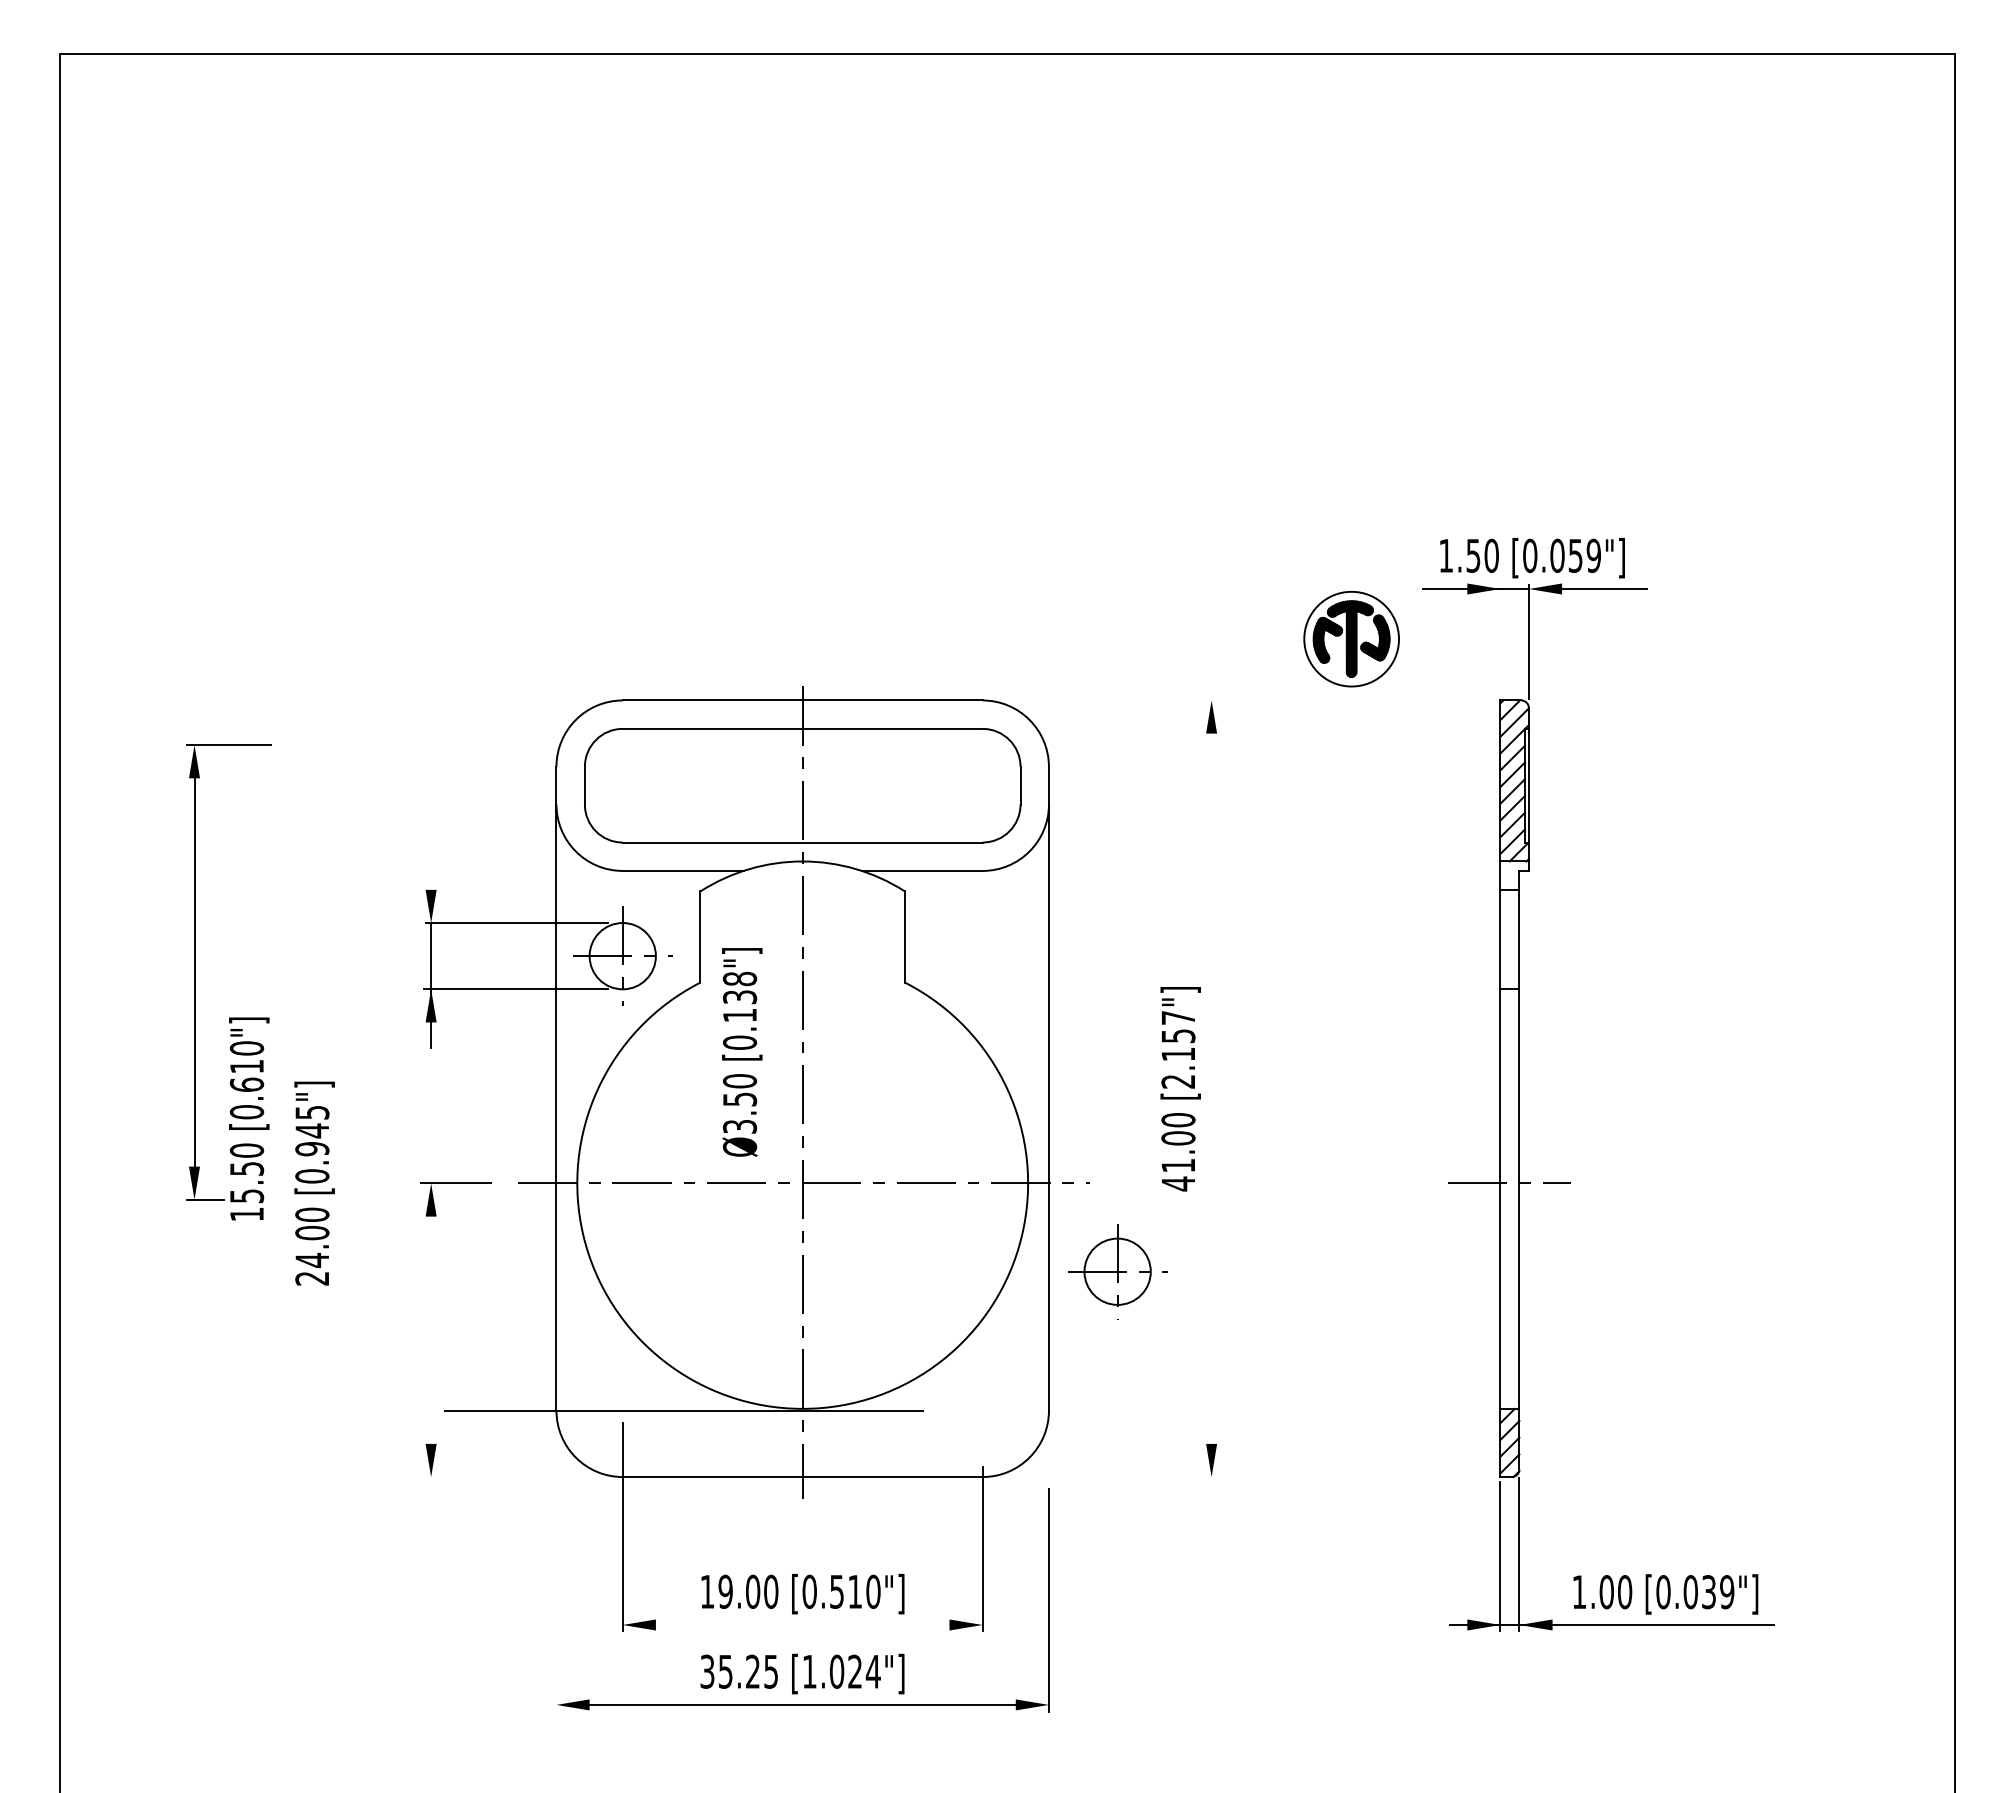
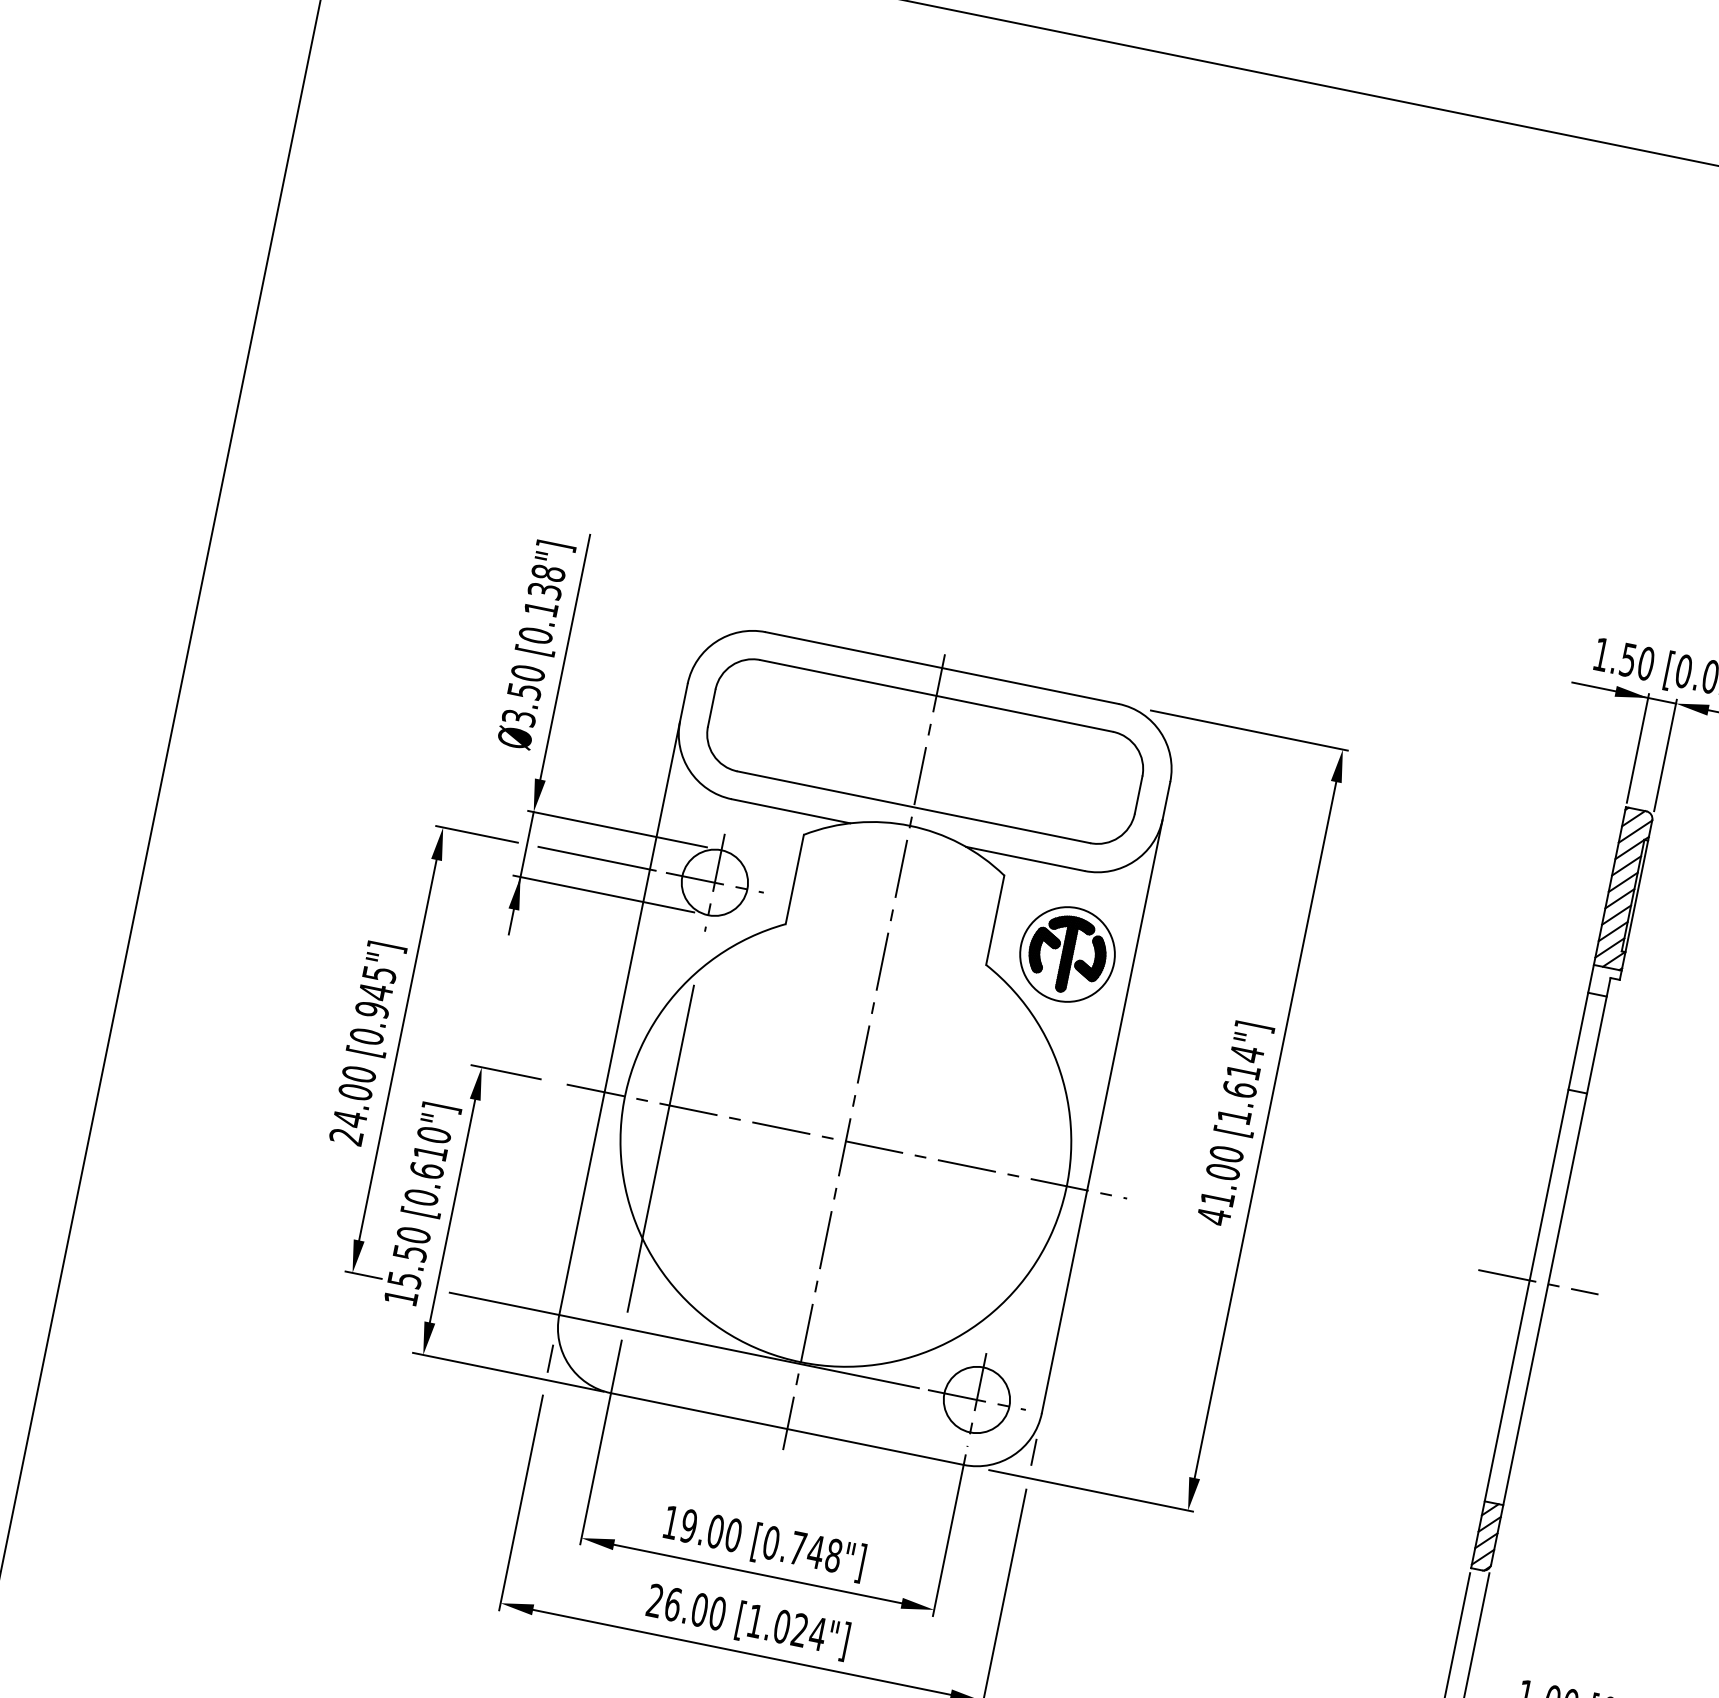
part: (1351, 638) -> (1067, 953), moved
line: (1500, 640) -> (1637, 748), added
line: (1115, 700) -> (1248, 730), added
line: (431, 764) -> (565, 656), added
line: (502, 956) -> (596, 859), added
part: (195, 982) -> (396, 1060), moved
text: (1178, 1049) -> (1240, 1085), [2.157"] -> [1.614"]
text: (742, 1052) -> (536, 645), moved
line: (1211, 1088) -> (1265, 1129), added
line: (622, 1227) -> (660, 1148), added
part: (1117, 1271) -> (976, 1399), moved
line: (431, 1329) -> (453, 1210), added
line: (1048, 1450) -> (1033, 1452), added
line: (556, 1455) -> (550, 1358), added
line: (517, 1477) -> (507, 1372), added
line: (1112, 1477) -> (1090, 1491), added
text: (855, 1591) -> (816, 1551), [0.510"] -> [0.748"]
line: (556, 1602) -> (521, 1502), added
line: (802, 1625) -> (757, 1574), added
text: (739, 1671) -> (686, 1607), 35.25 -> 26.00

